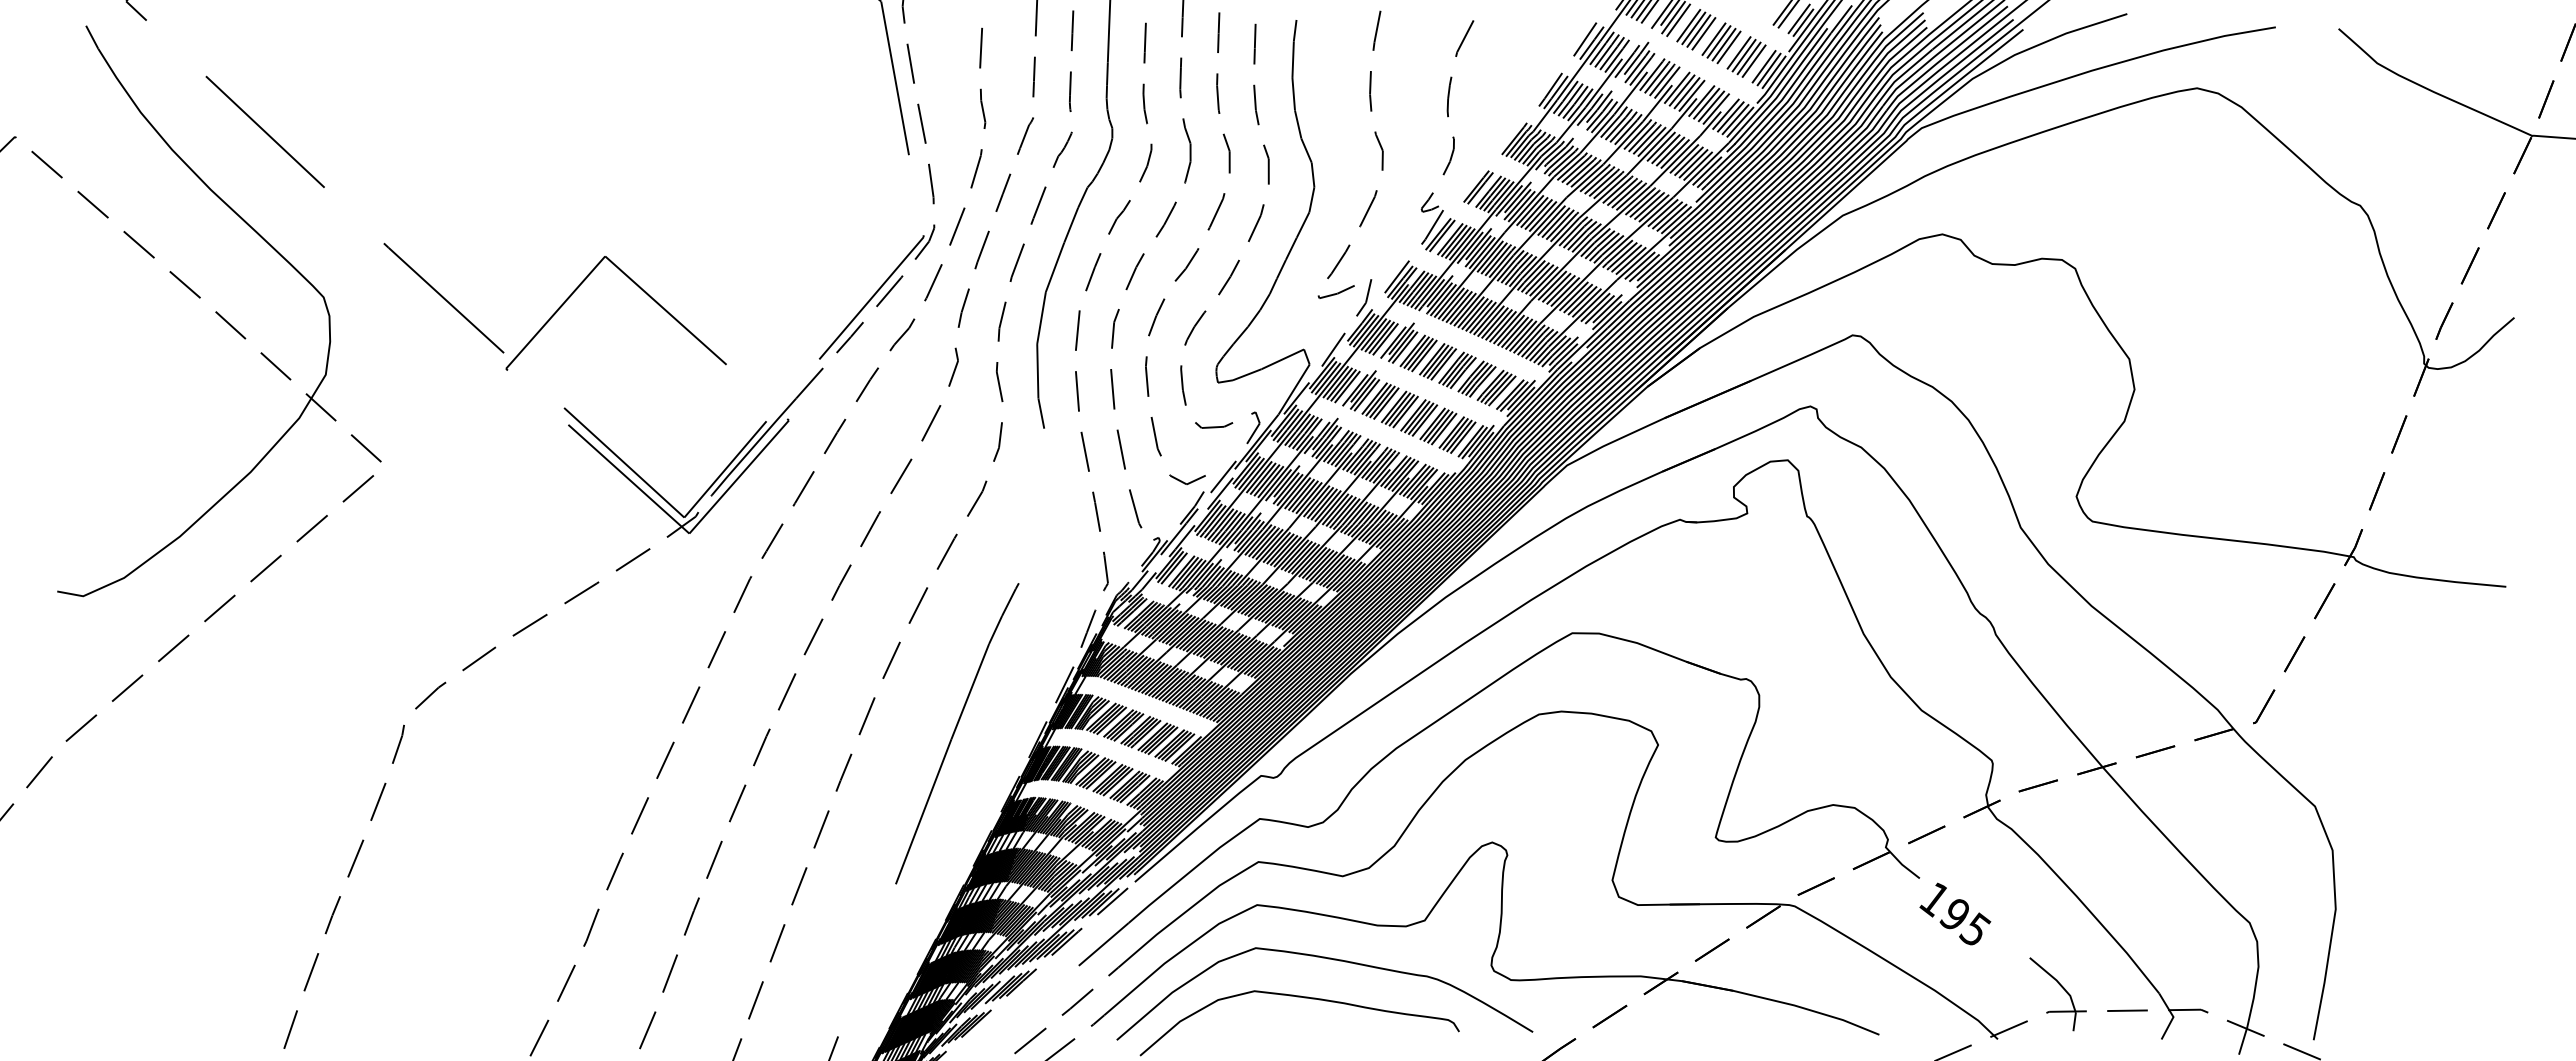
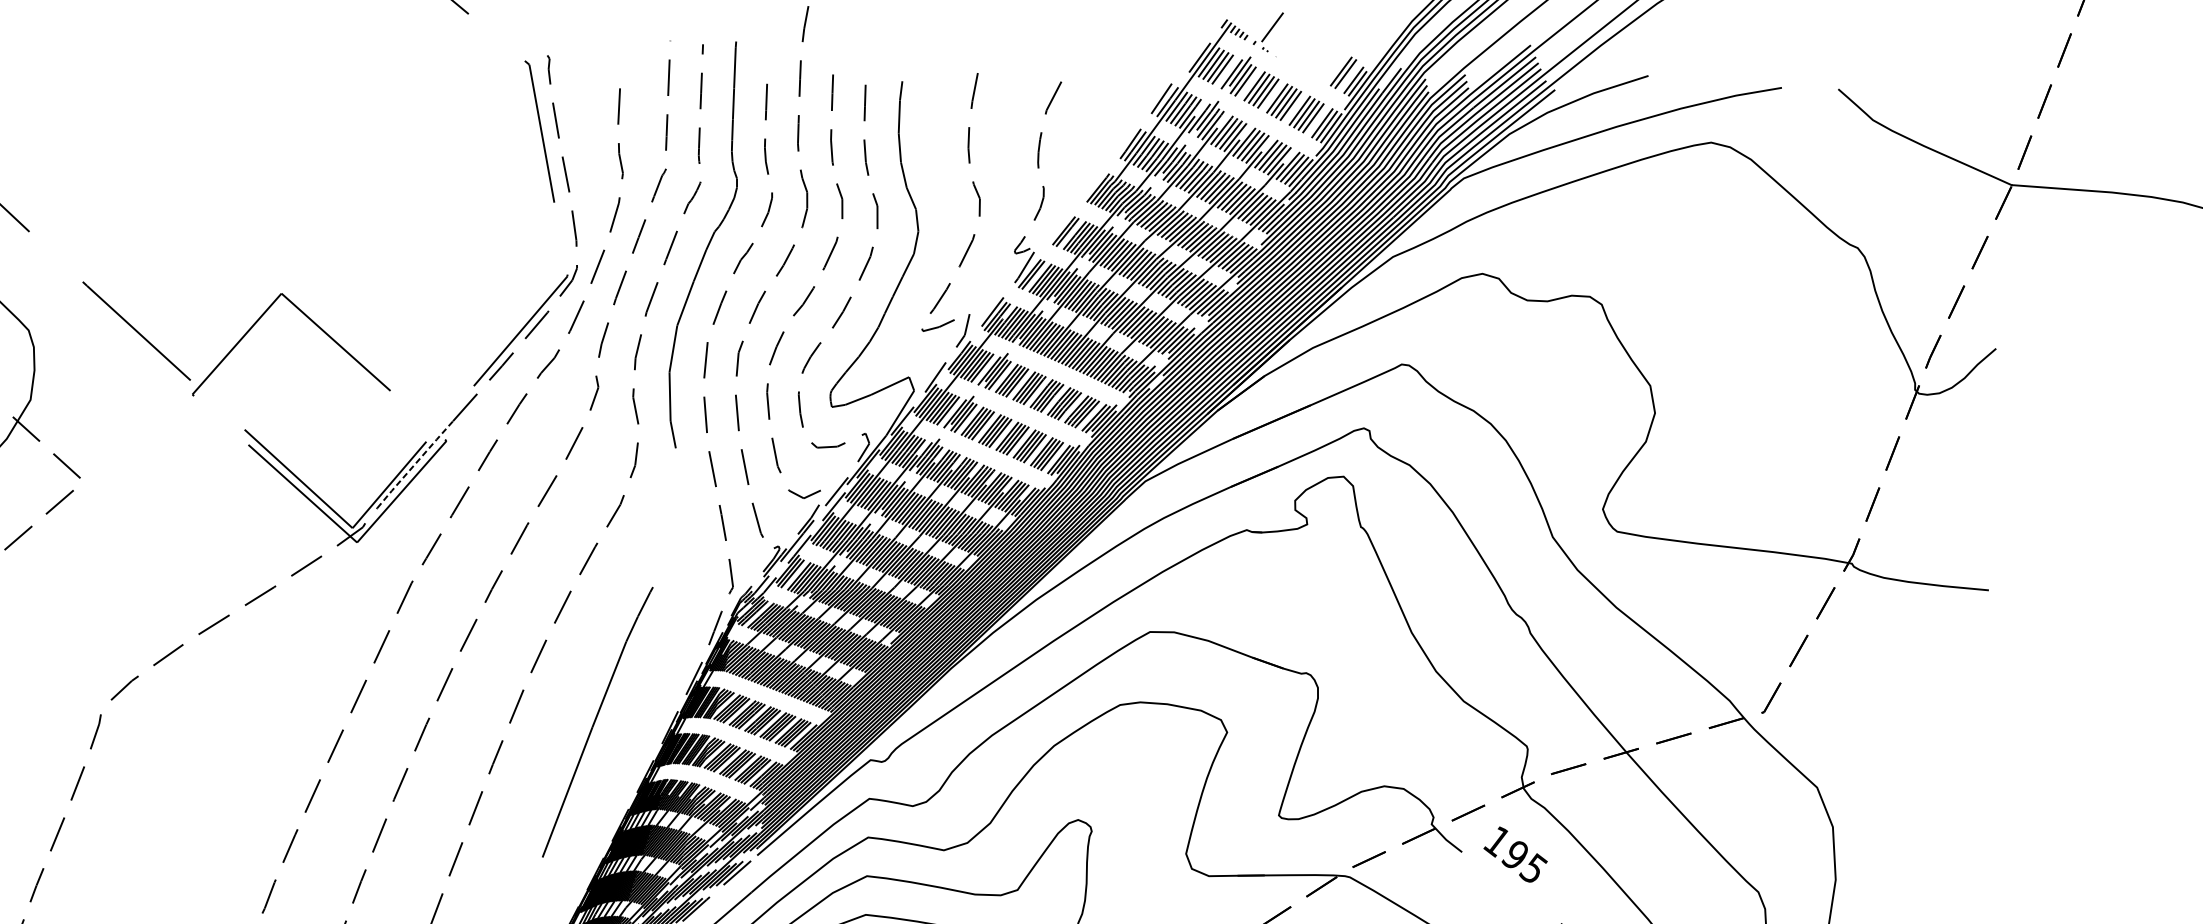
line: (753, 446) -> (414, 464), solid -> dashed
text: (1955, 913) -> (1515, 854), moved

